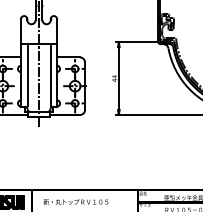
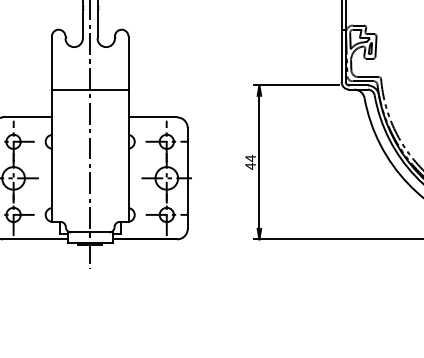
line: (27, 74) -> (65, 153), removed
line: (50, 74) -> (114, 153), removed

